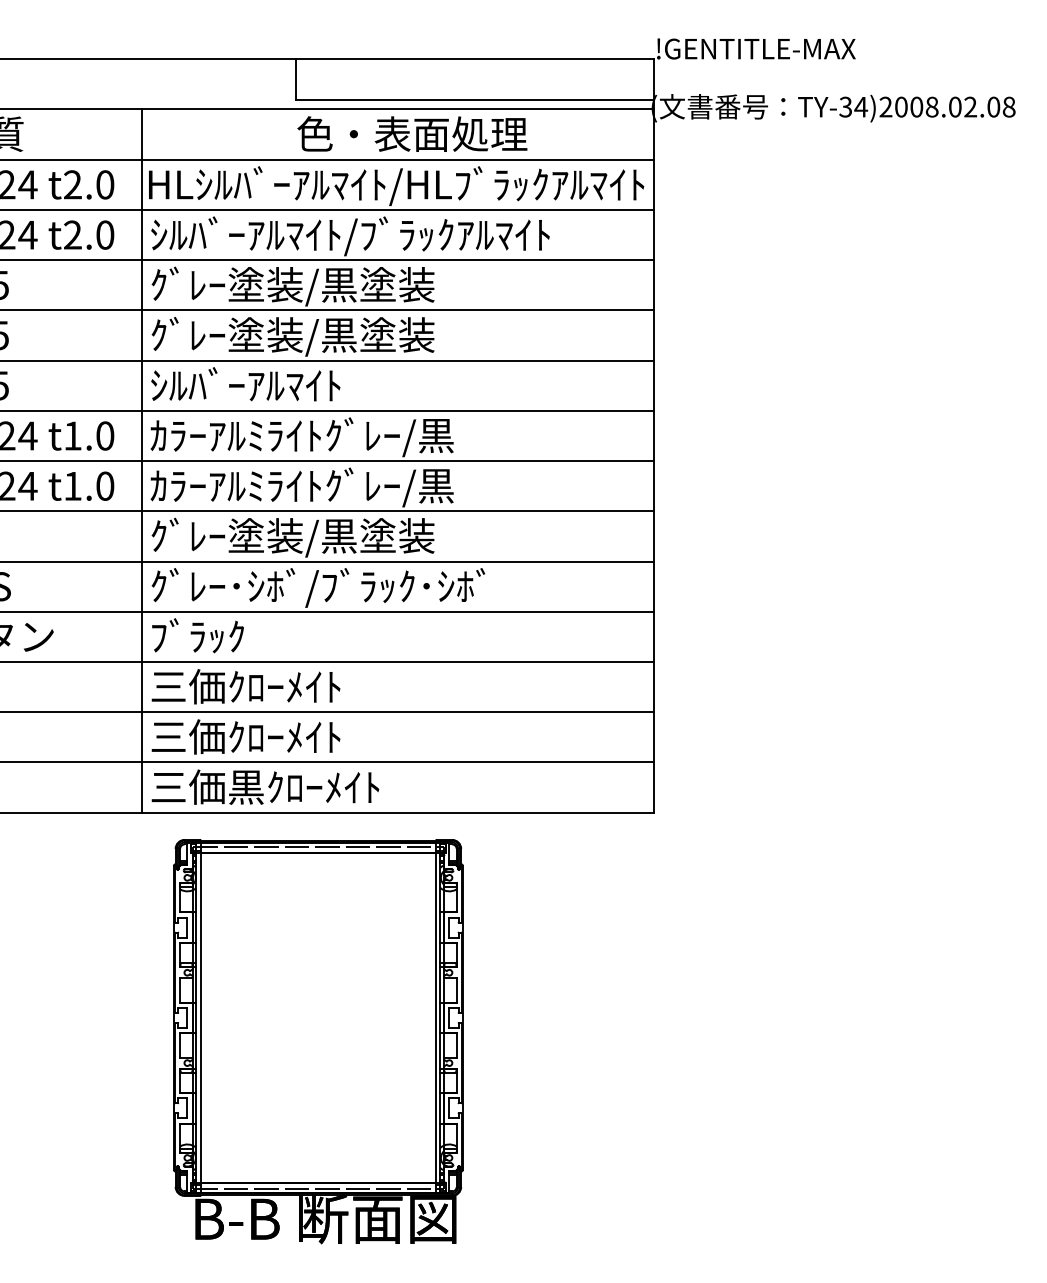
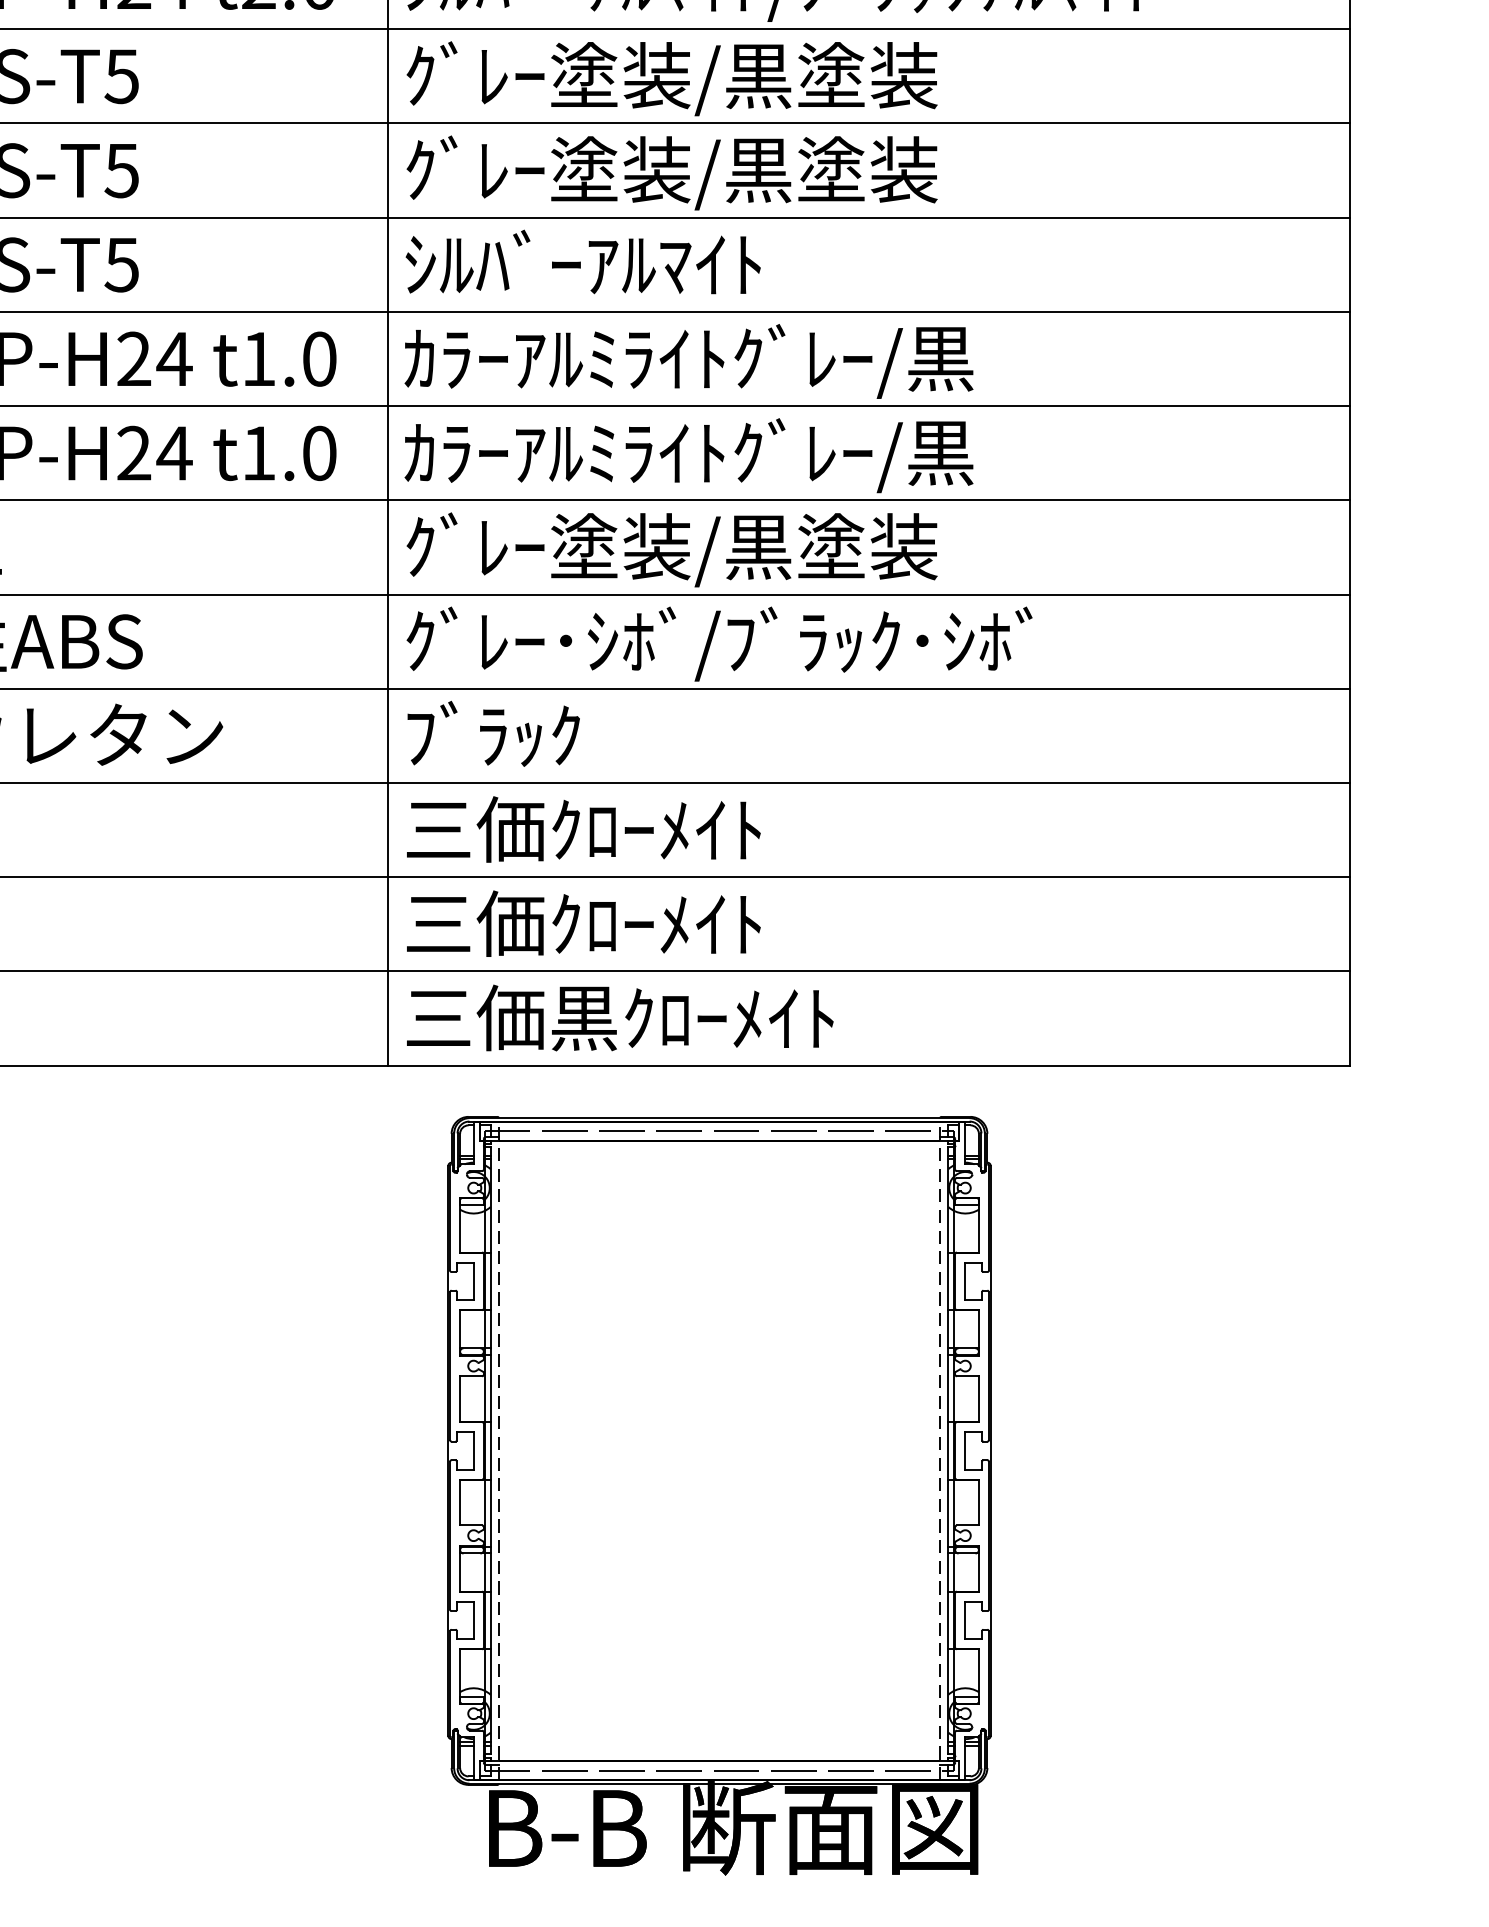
line: (200, 1017) -> (498, 1450), solid -> dashed
line: (435, 1017) -> (939, 1450), solid -> dashed

